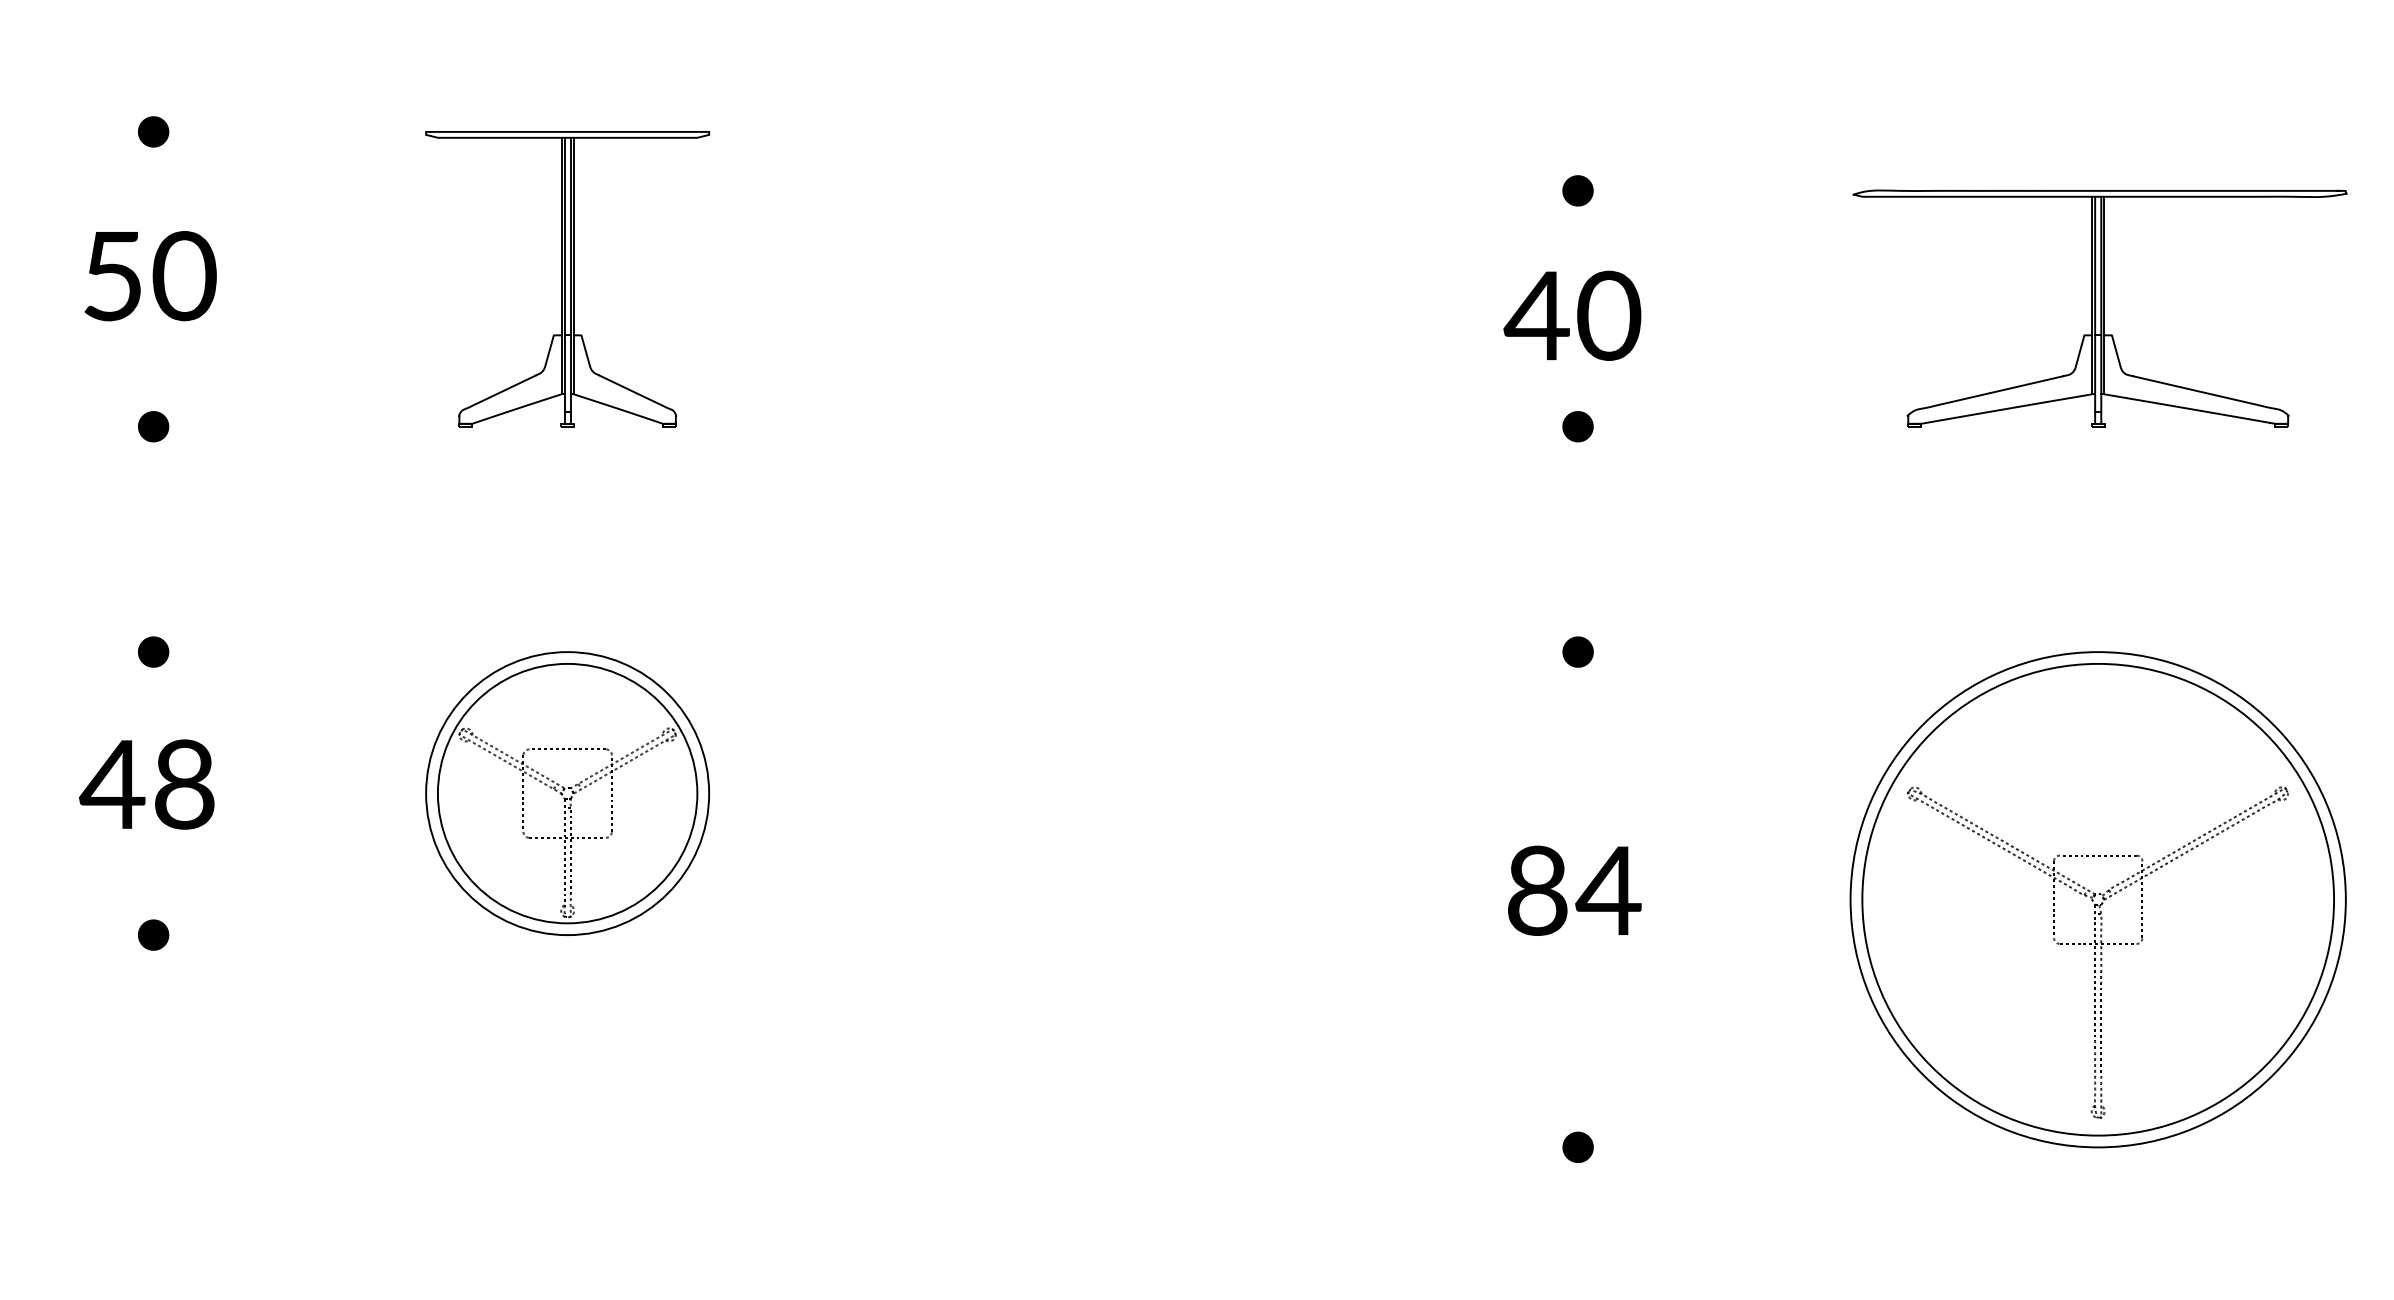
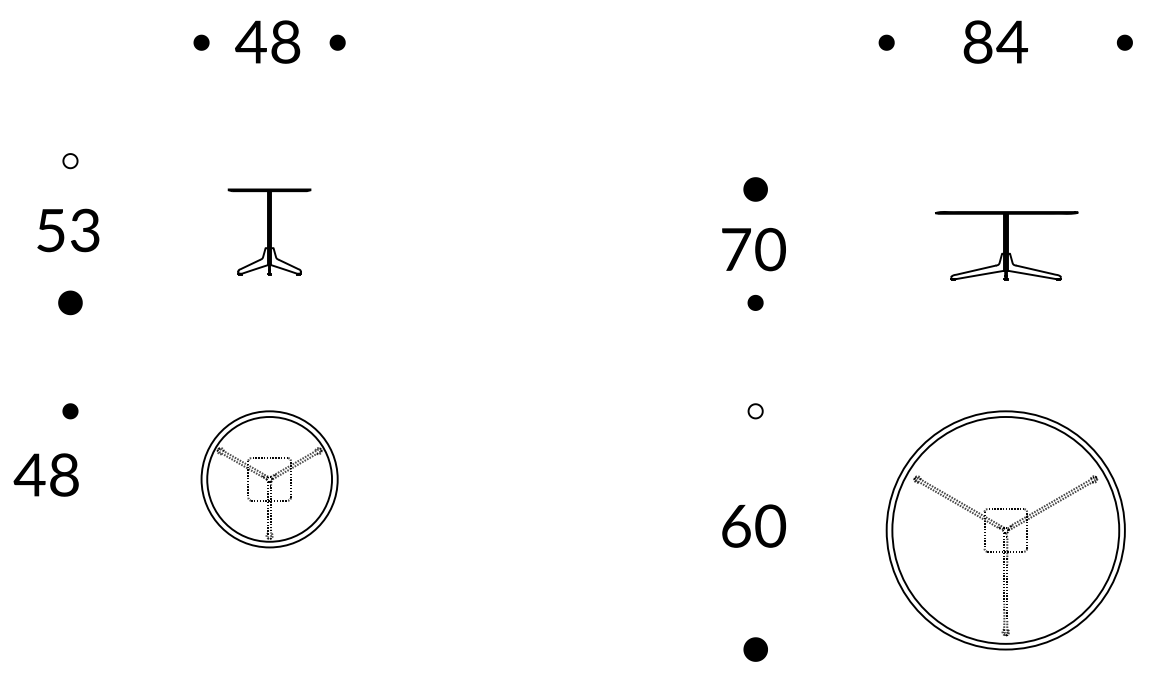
fill: (153, 132) -> (70, 161), removed
part: (1577, 190) -> (755, 189), size x1.6
text: (184, 276) -> (85, 230), 50 -> 53
part: (567, 278) -> (269, 231), size x0.6
part: (2099, 307) -> (1006, 245), size x0.6
text: (1536, 315) -> (735, 249), 40 -> 70
part: (153, 425) -> (70, 302), size x1.6
fill: (1577, 652) -> (755, 411), removed
text: (145, 783) -> (45, 474), moved
text: (1575, 889) -> (754, 525), 84 -> 60
part: (153, 935) -> (70, 547), removed
part: (1577, 1147) -> (755, 649), size x1.6

